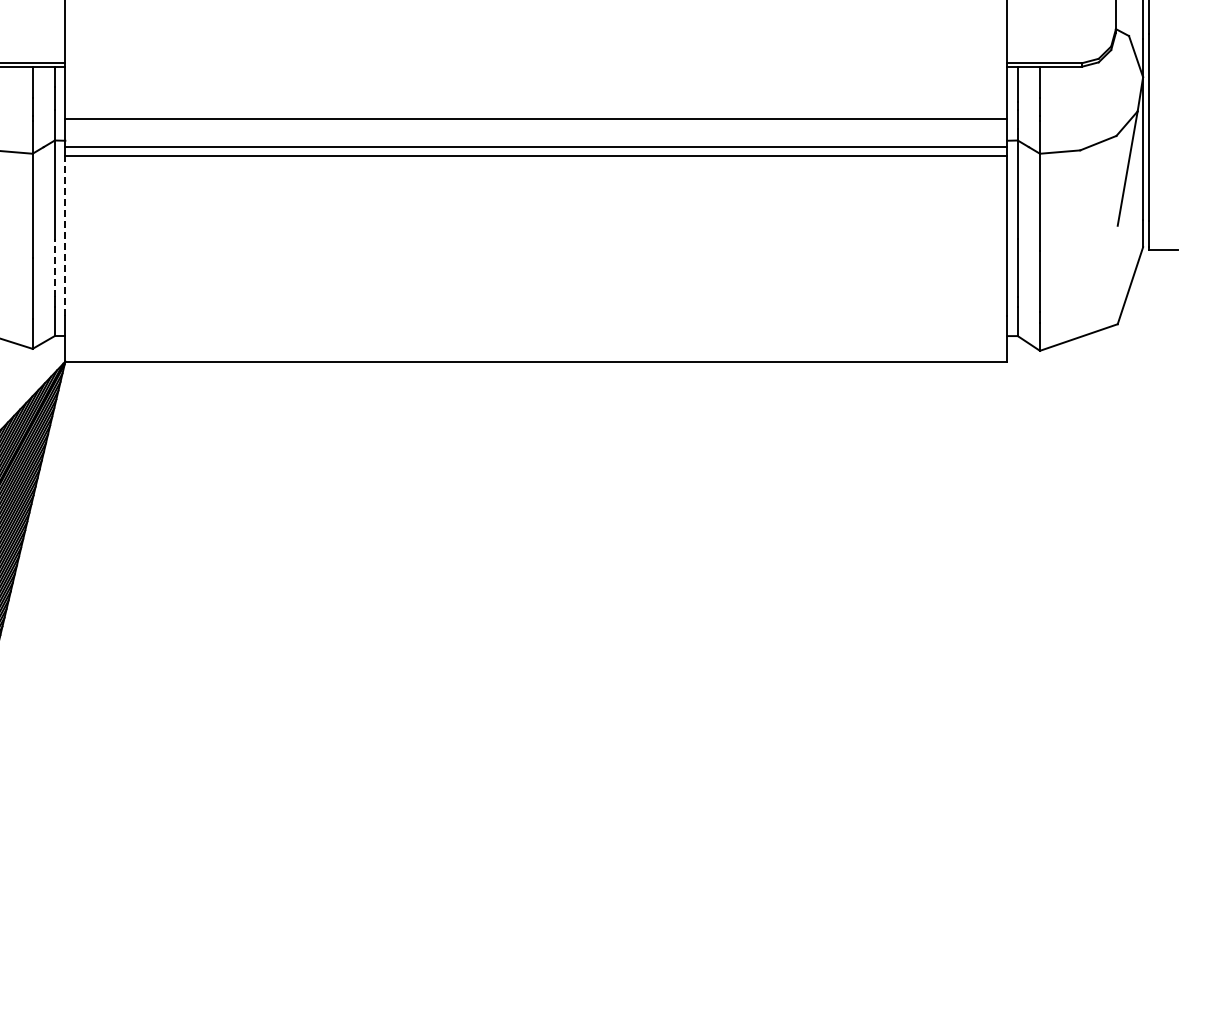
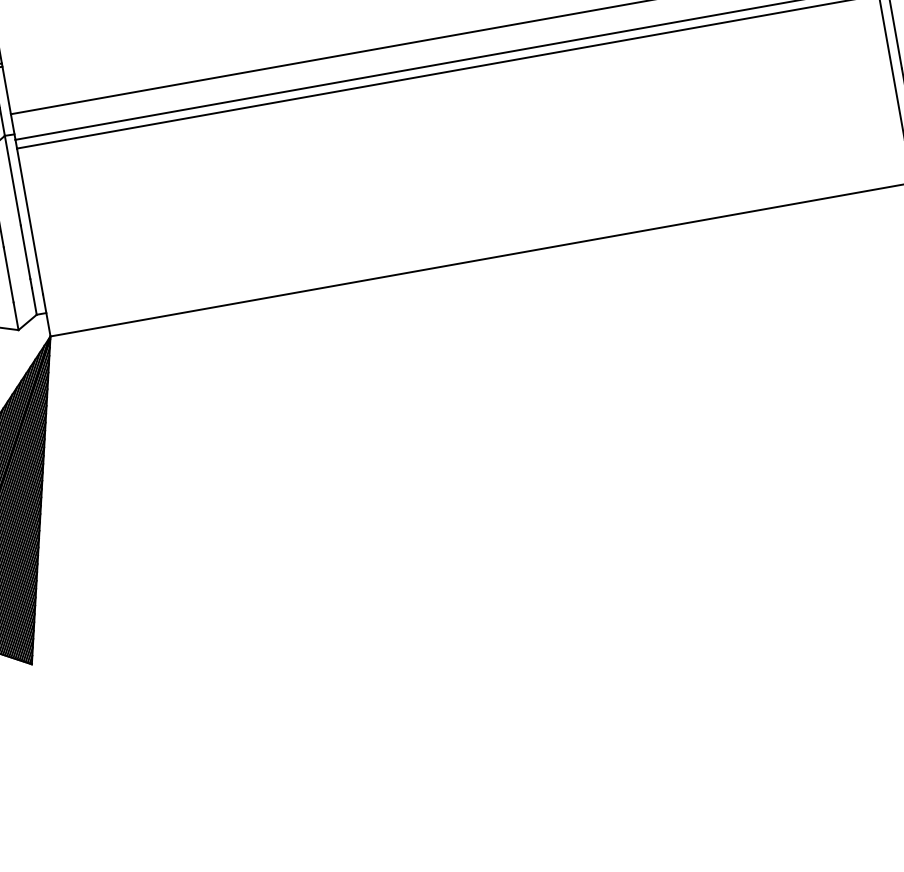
line: (65, 235) -> (30, 221), dashed -> solid
line: (54, 267) -> (25, 252), dashed -> solid

